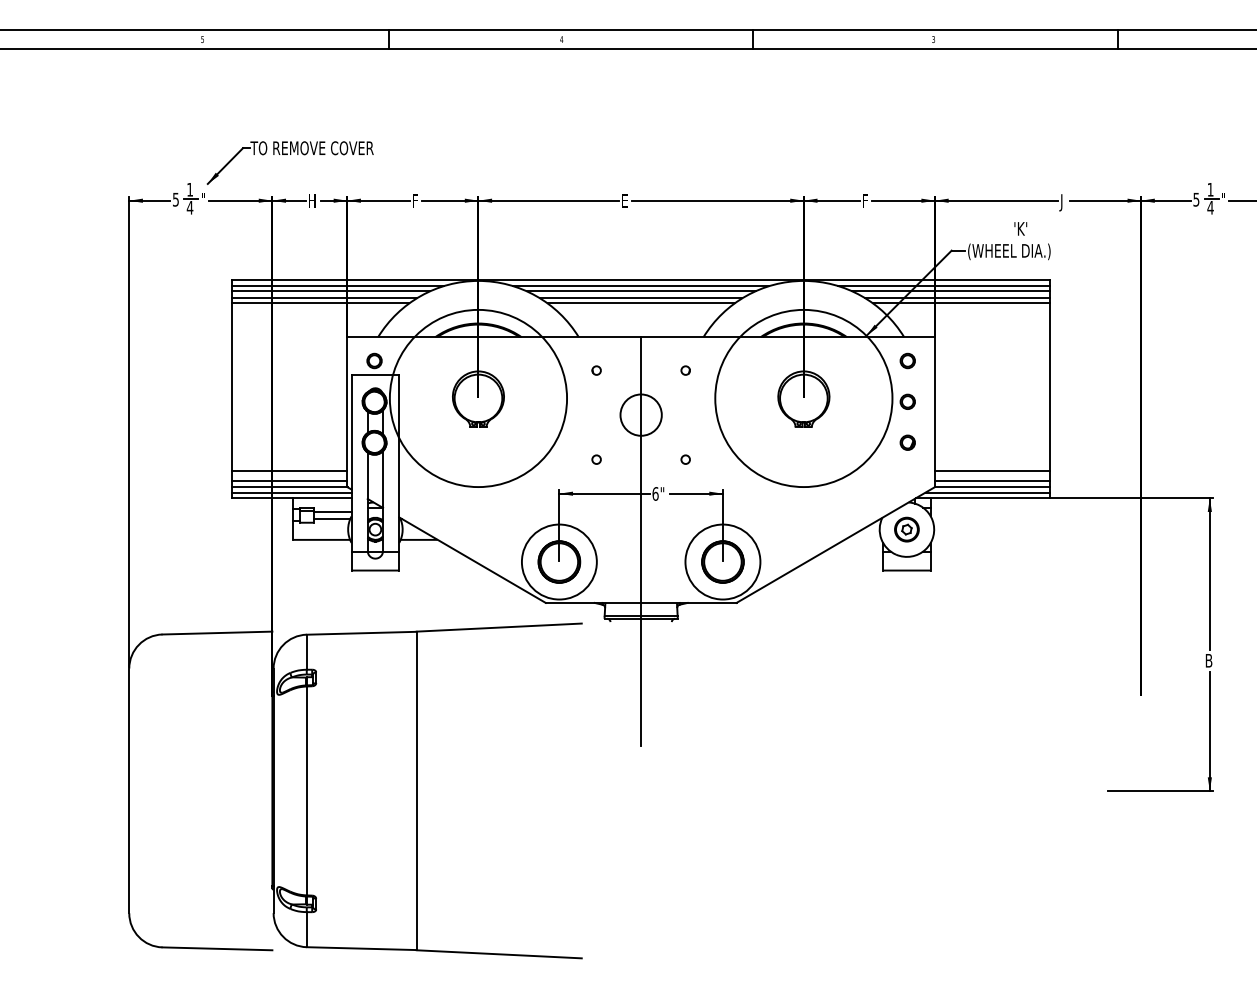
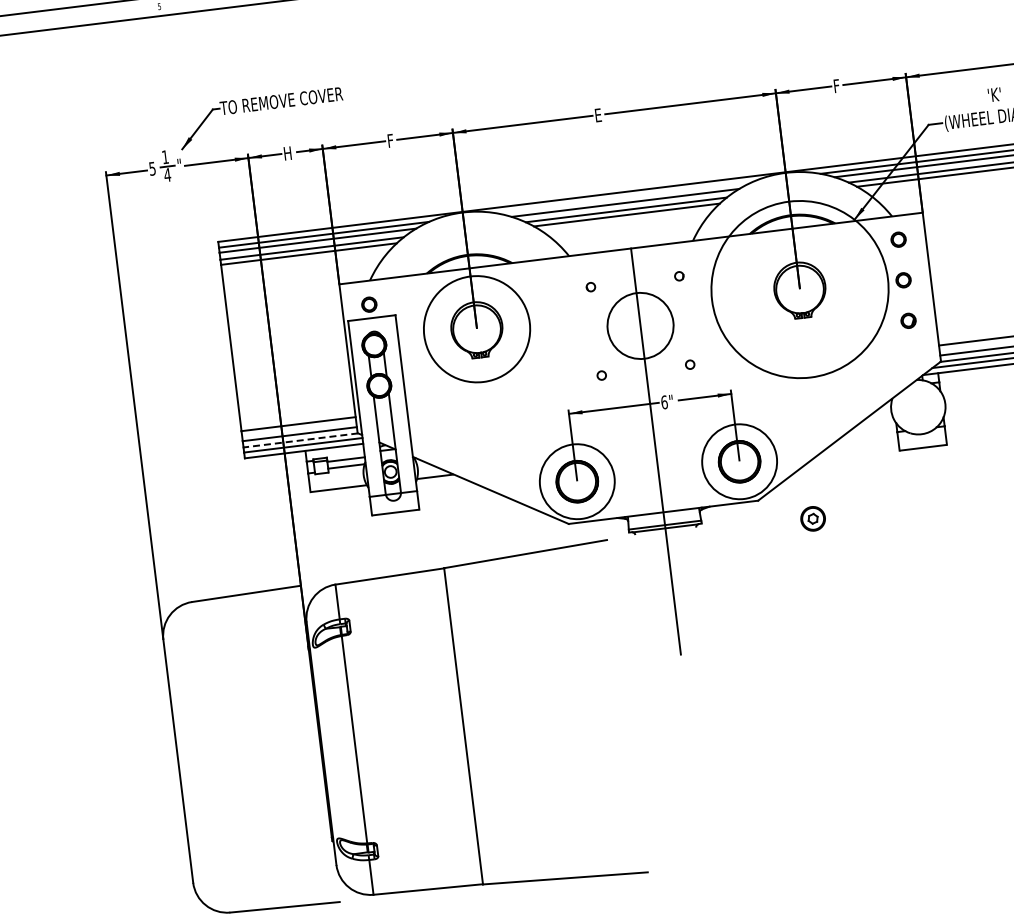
line: (640, 286) -> (624, 198), removed
circle: (478, 398) -> (477, 329), size x0.6
circle: (640, 414) -> (639, 325), size x1.6
line: (290, 487) -> (301, 440), solid -> dashed
part: (906, 529) -> (812, 518), moved

